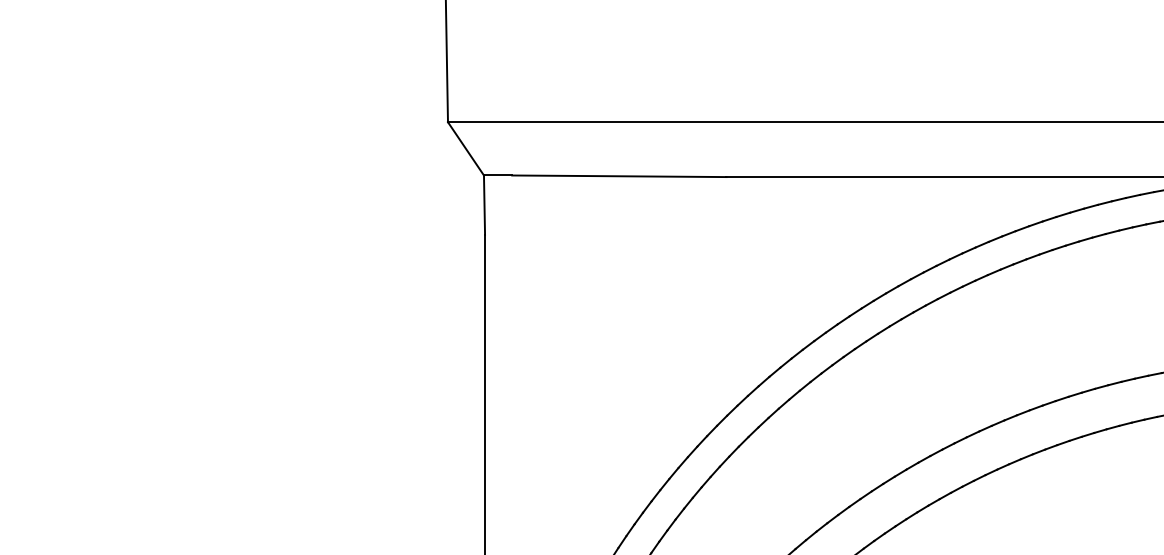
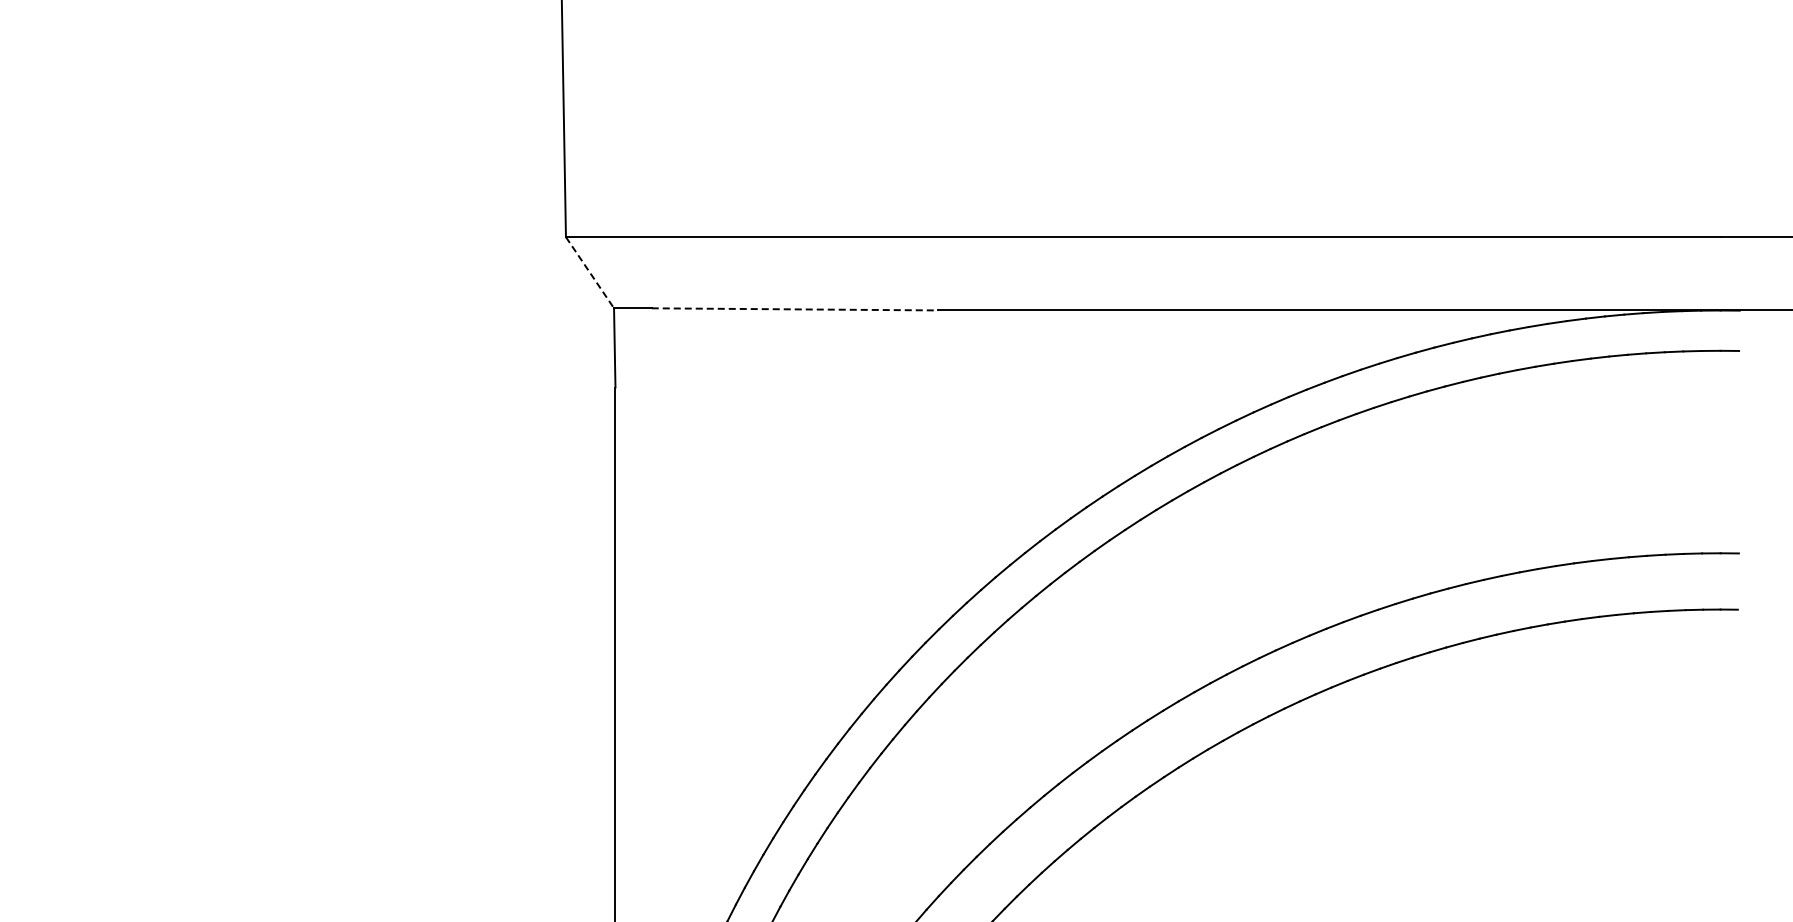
line: (466, 148) -> (590, 272), solid -> dashed
line: (619, 176) -> (795, 309), solid -> dashed

